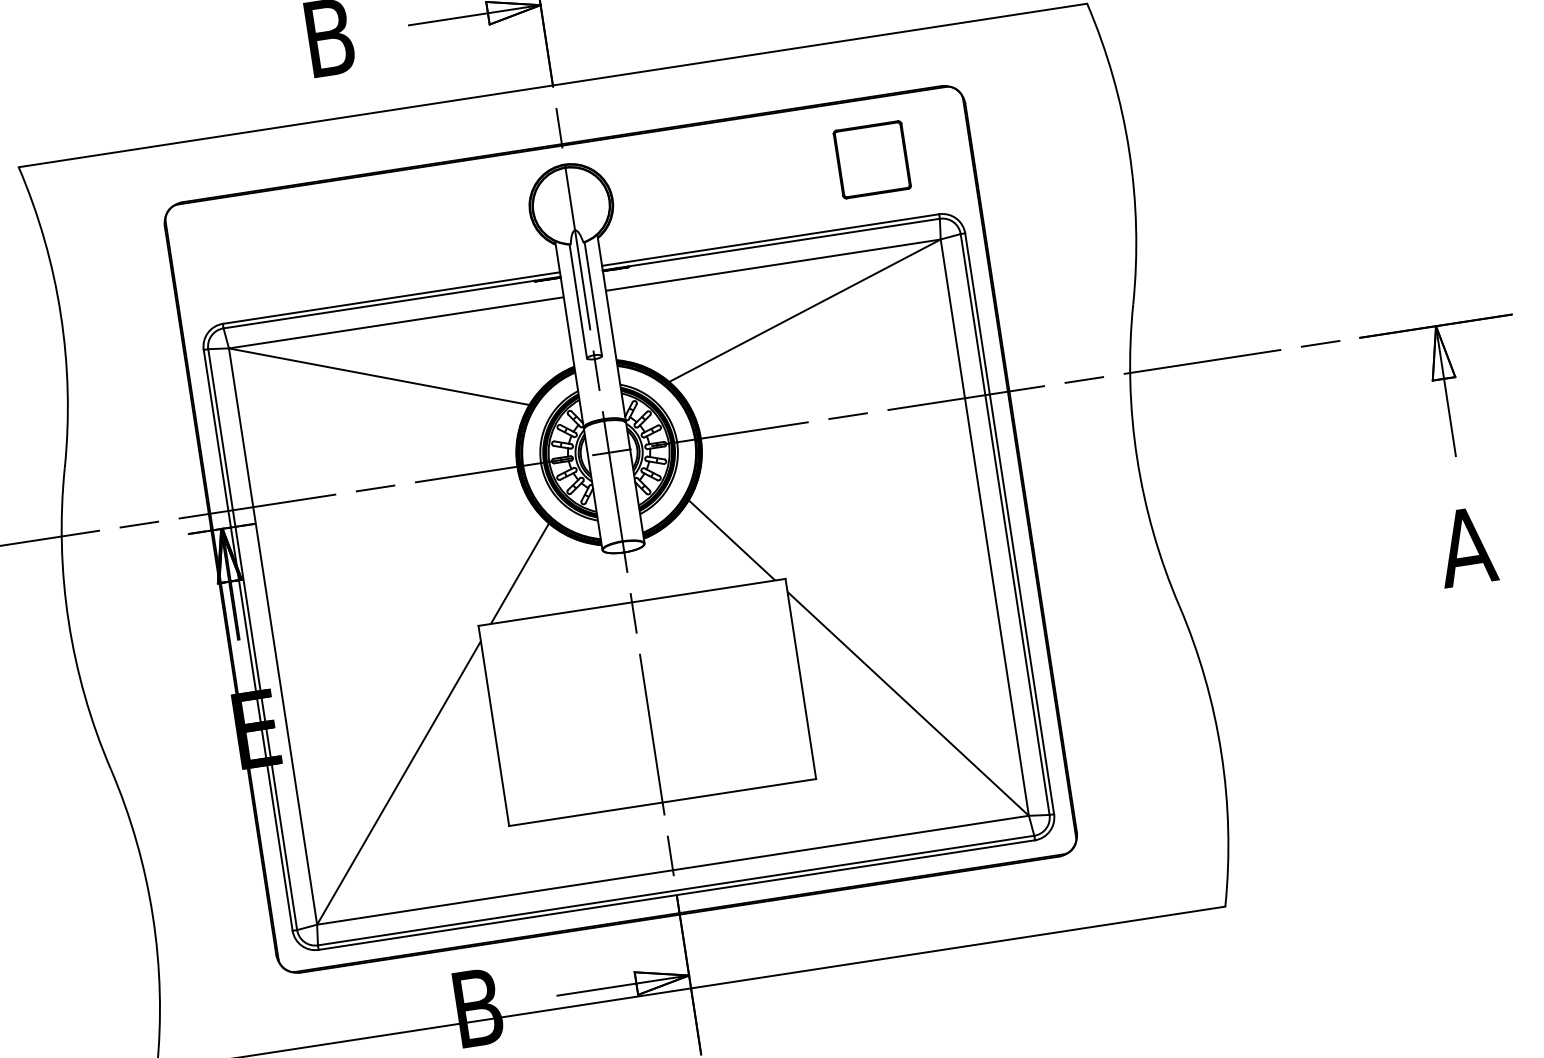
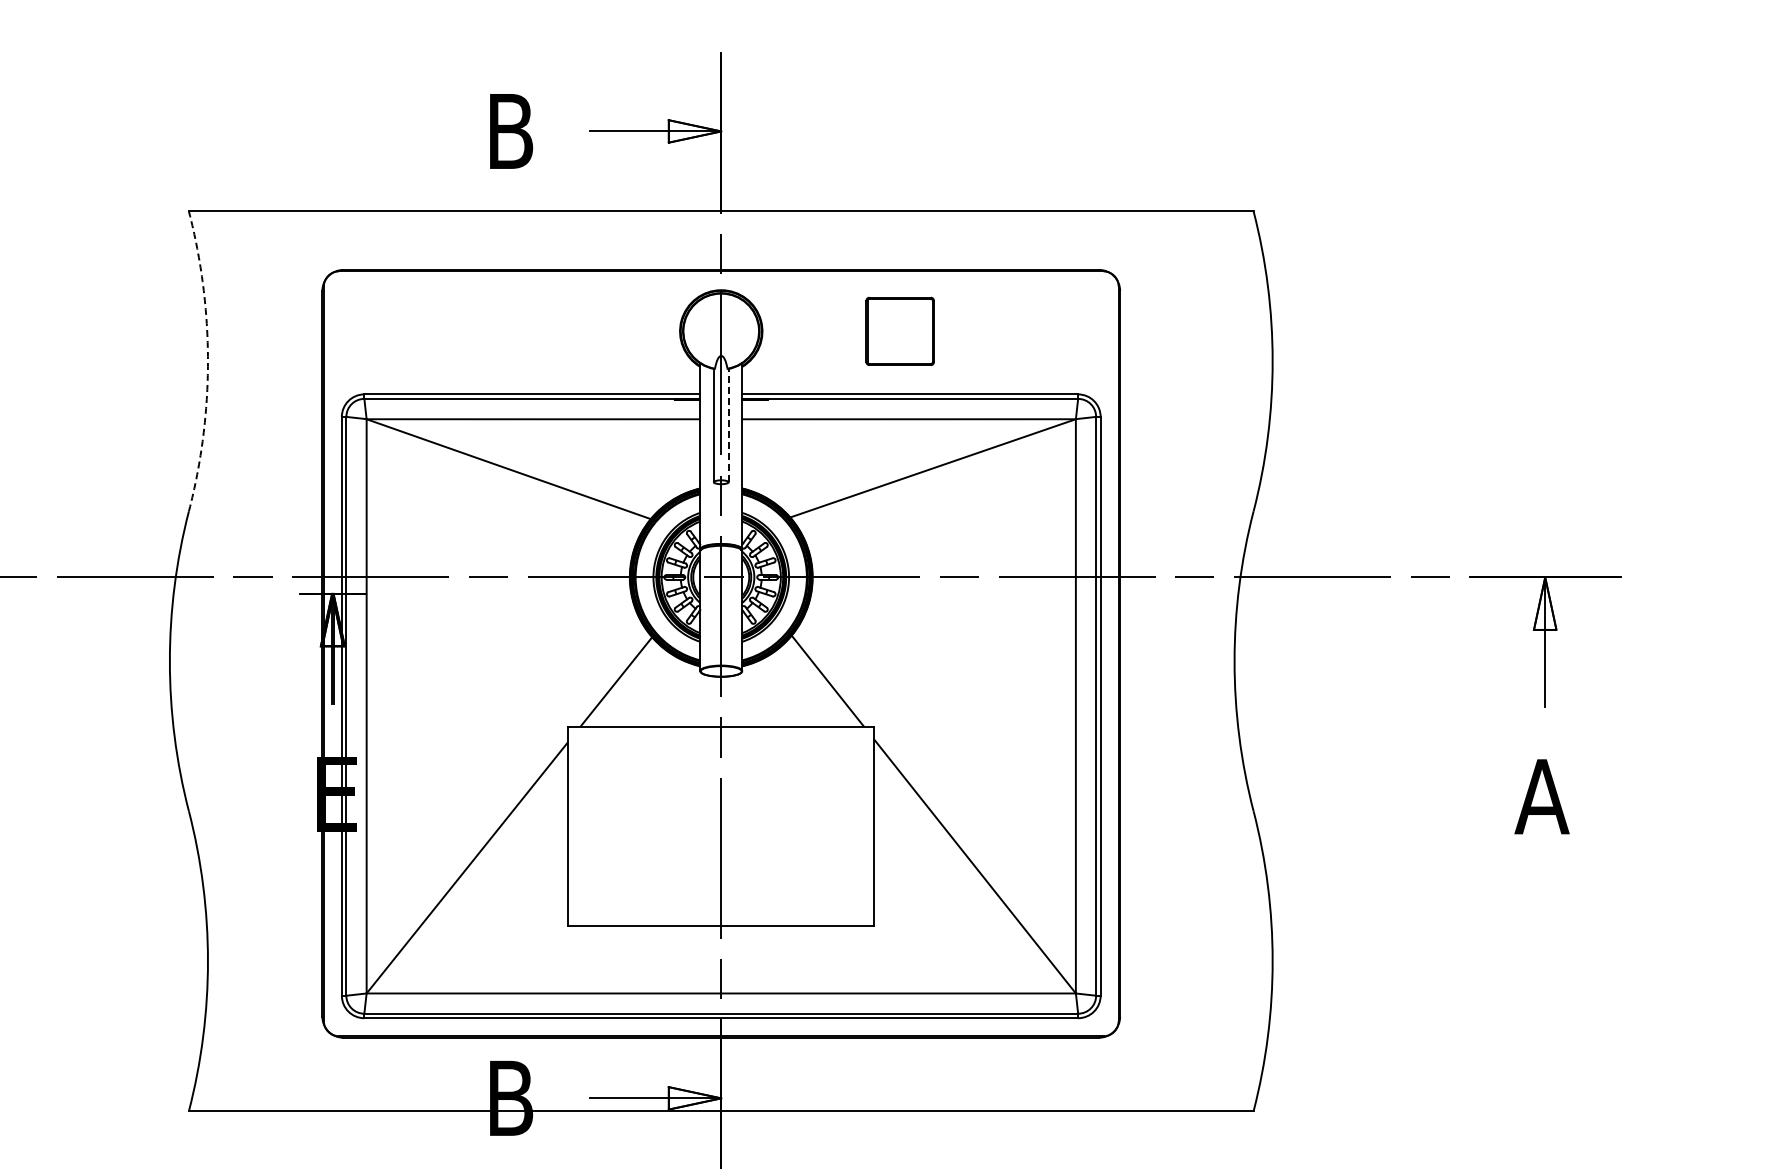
part: (871, 158) -> (899, 330), moved
line: (593, 299) -> (728, 425), solid -> dashed
arc: (60, 314) -> (207, 361), solid -> dashed

